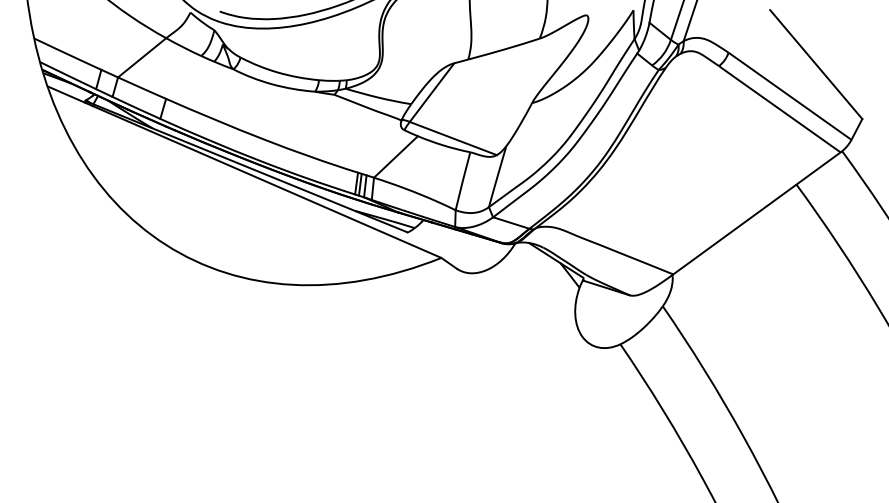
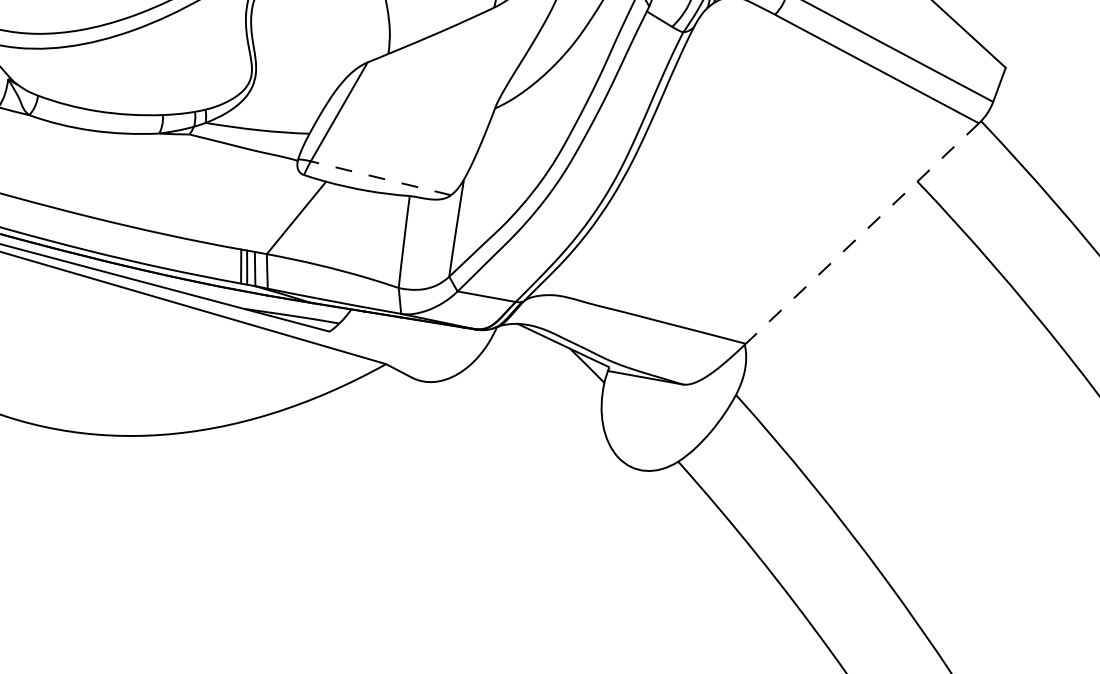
line: (453, 138) -> (381, 178), solid -> dashed
line: (756, 213) -> (861, 233), solid -> dashed

